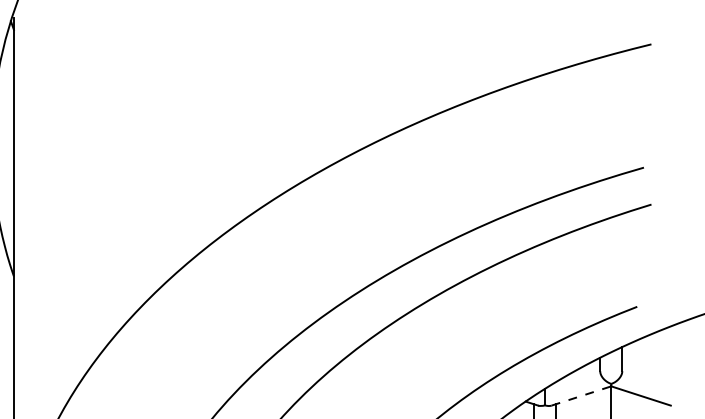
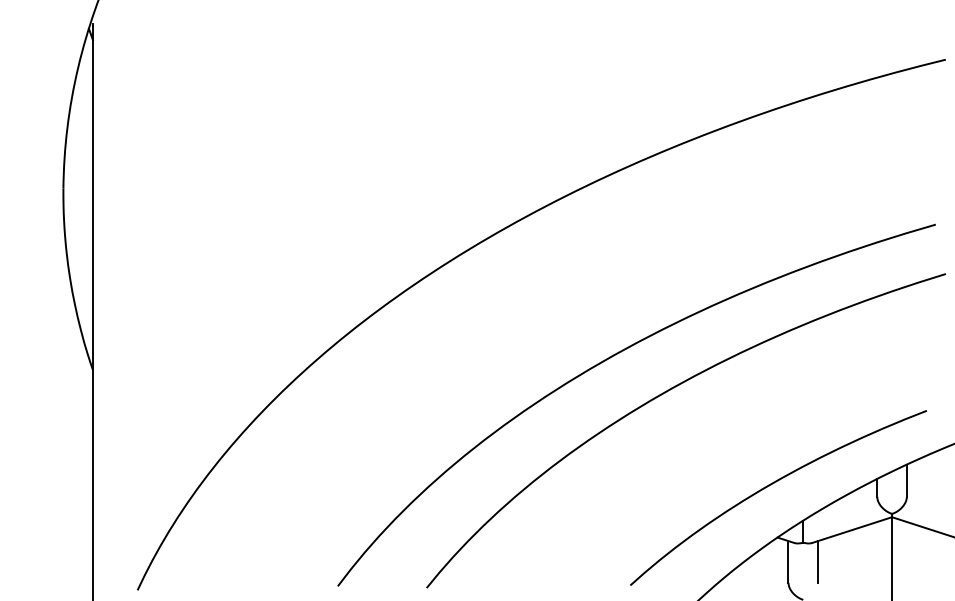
line: (581, 396) -> (852, 530), dashed -> solid

